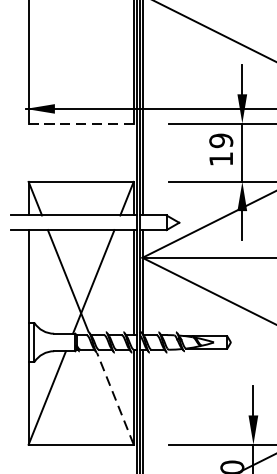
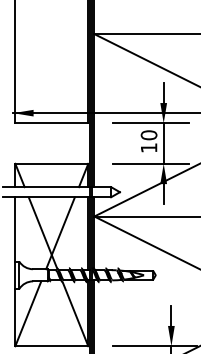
line: (82, 123) -> (52, 123), dashed -> solid
text: (221, 141) -> (149, 135), 19 -> 10
line: (115, 398) -> (75, 314), dashed -> solid

